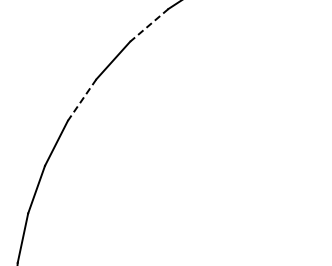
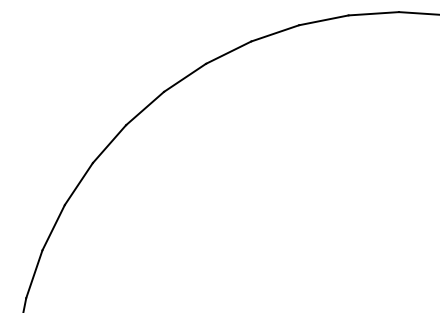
line: (148, 26) -> (184, 78), dashed -> solid
line: (82, 100) -> (109, 144), dashed -> solid

